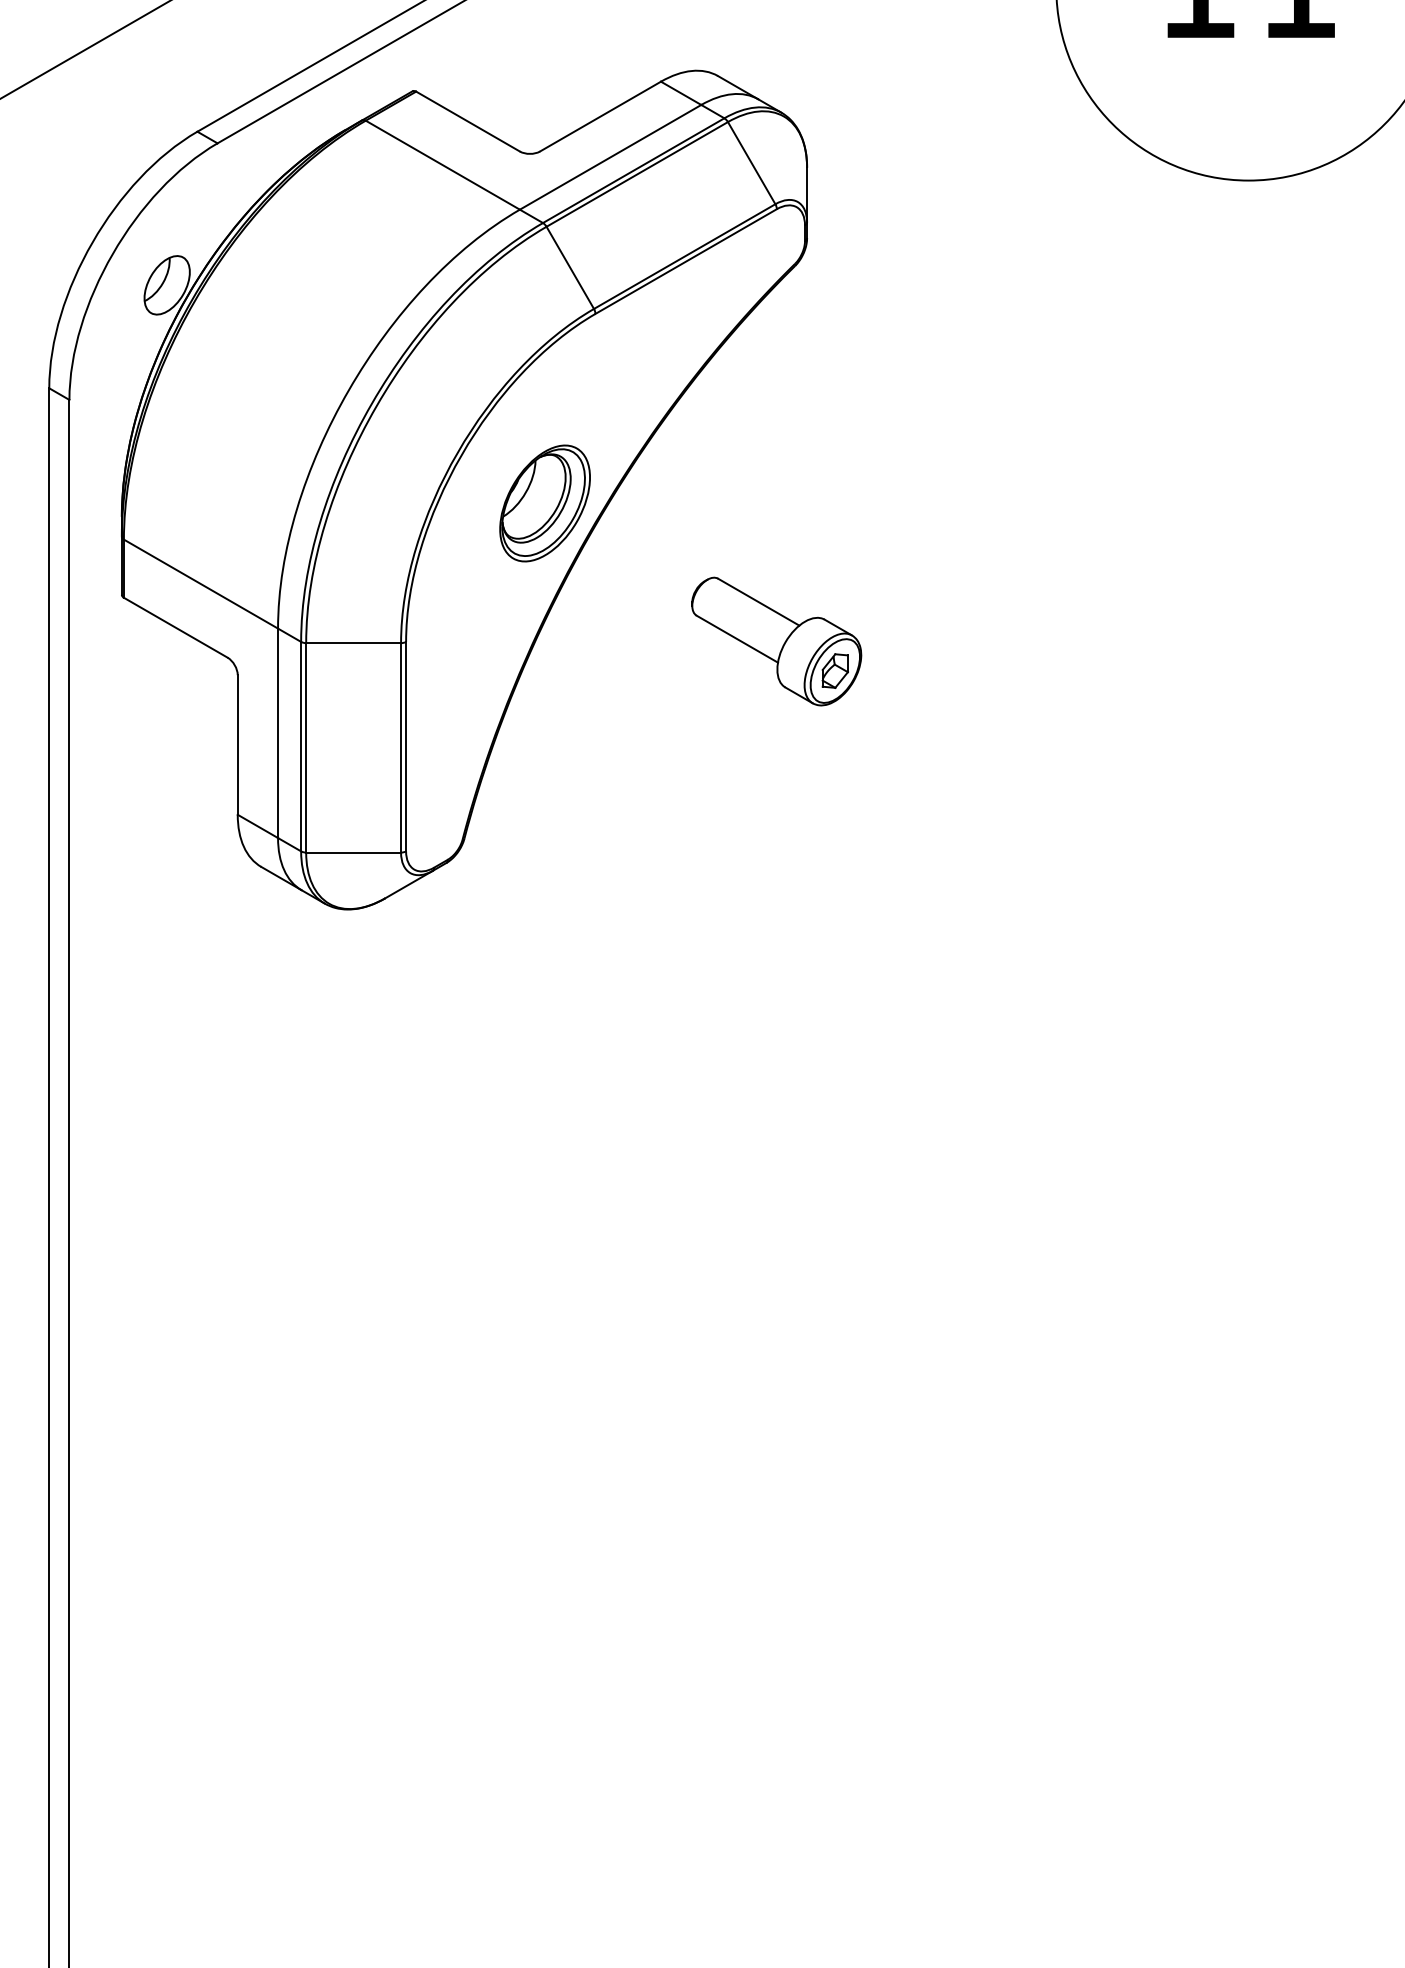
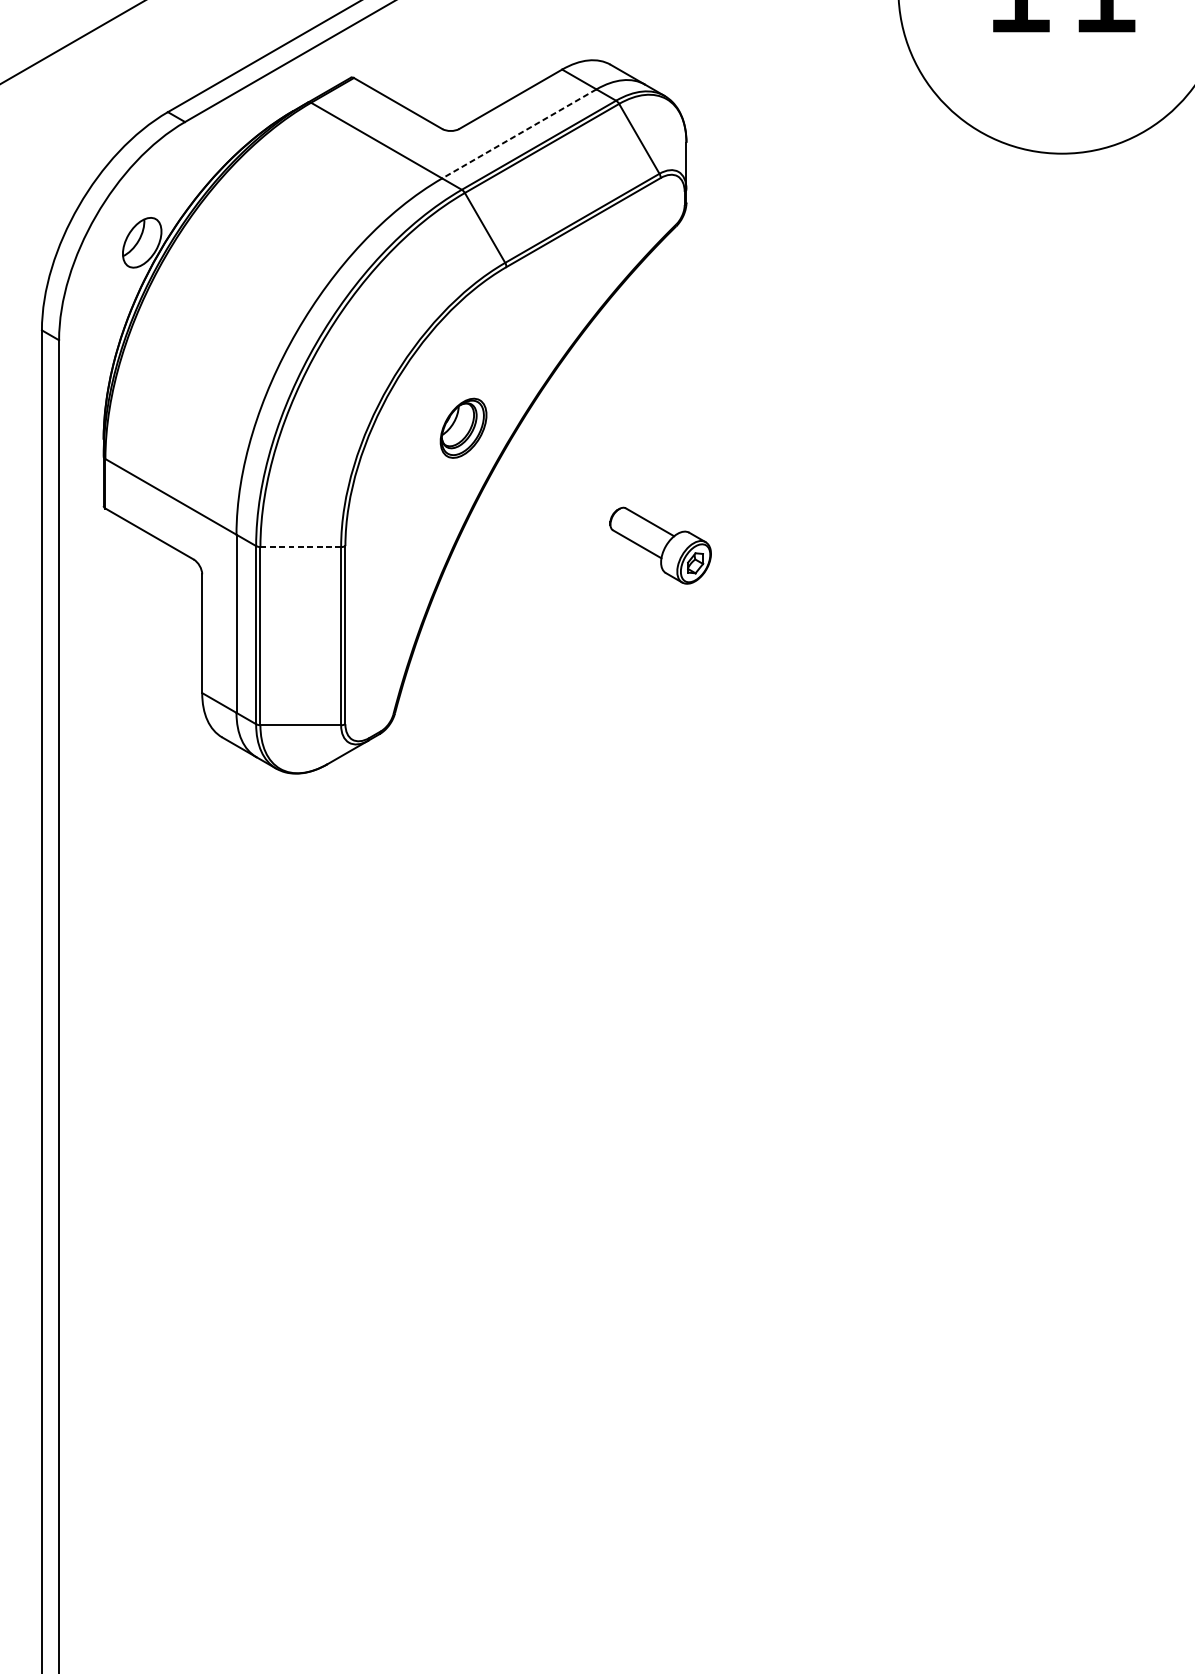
line: (610, 157) -> (519, 134), solid -> dashed
part: (544, 503) -> (463, 428), size x0.6
part: (776, 641) -> (660, 545), size x0.7
line: (354, 643) -> (301, 547), solid -> dashed

